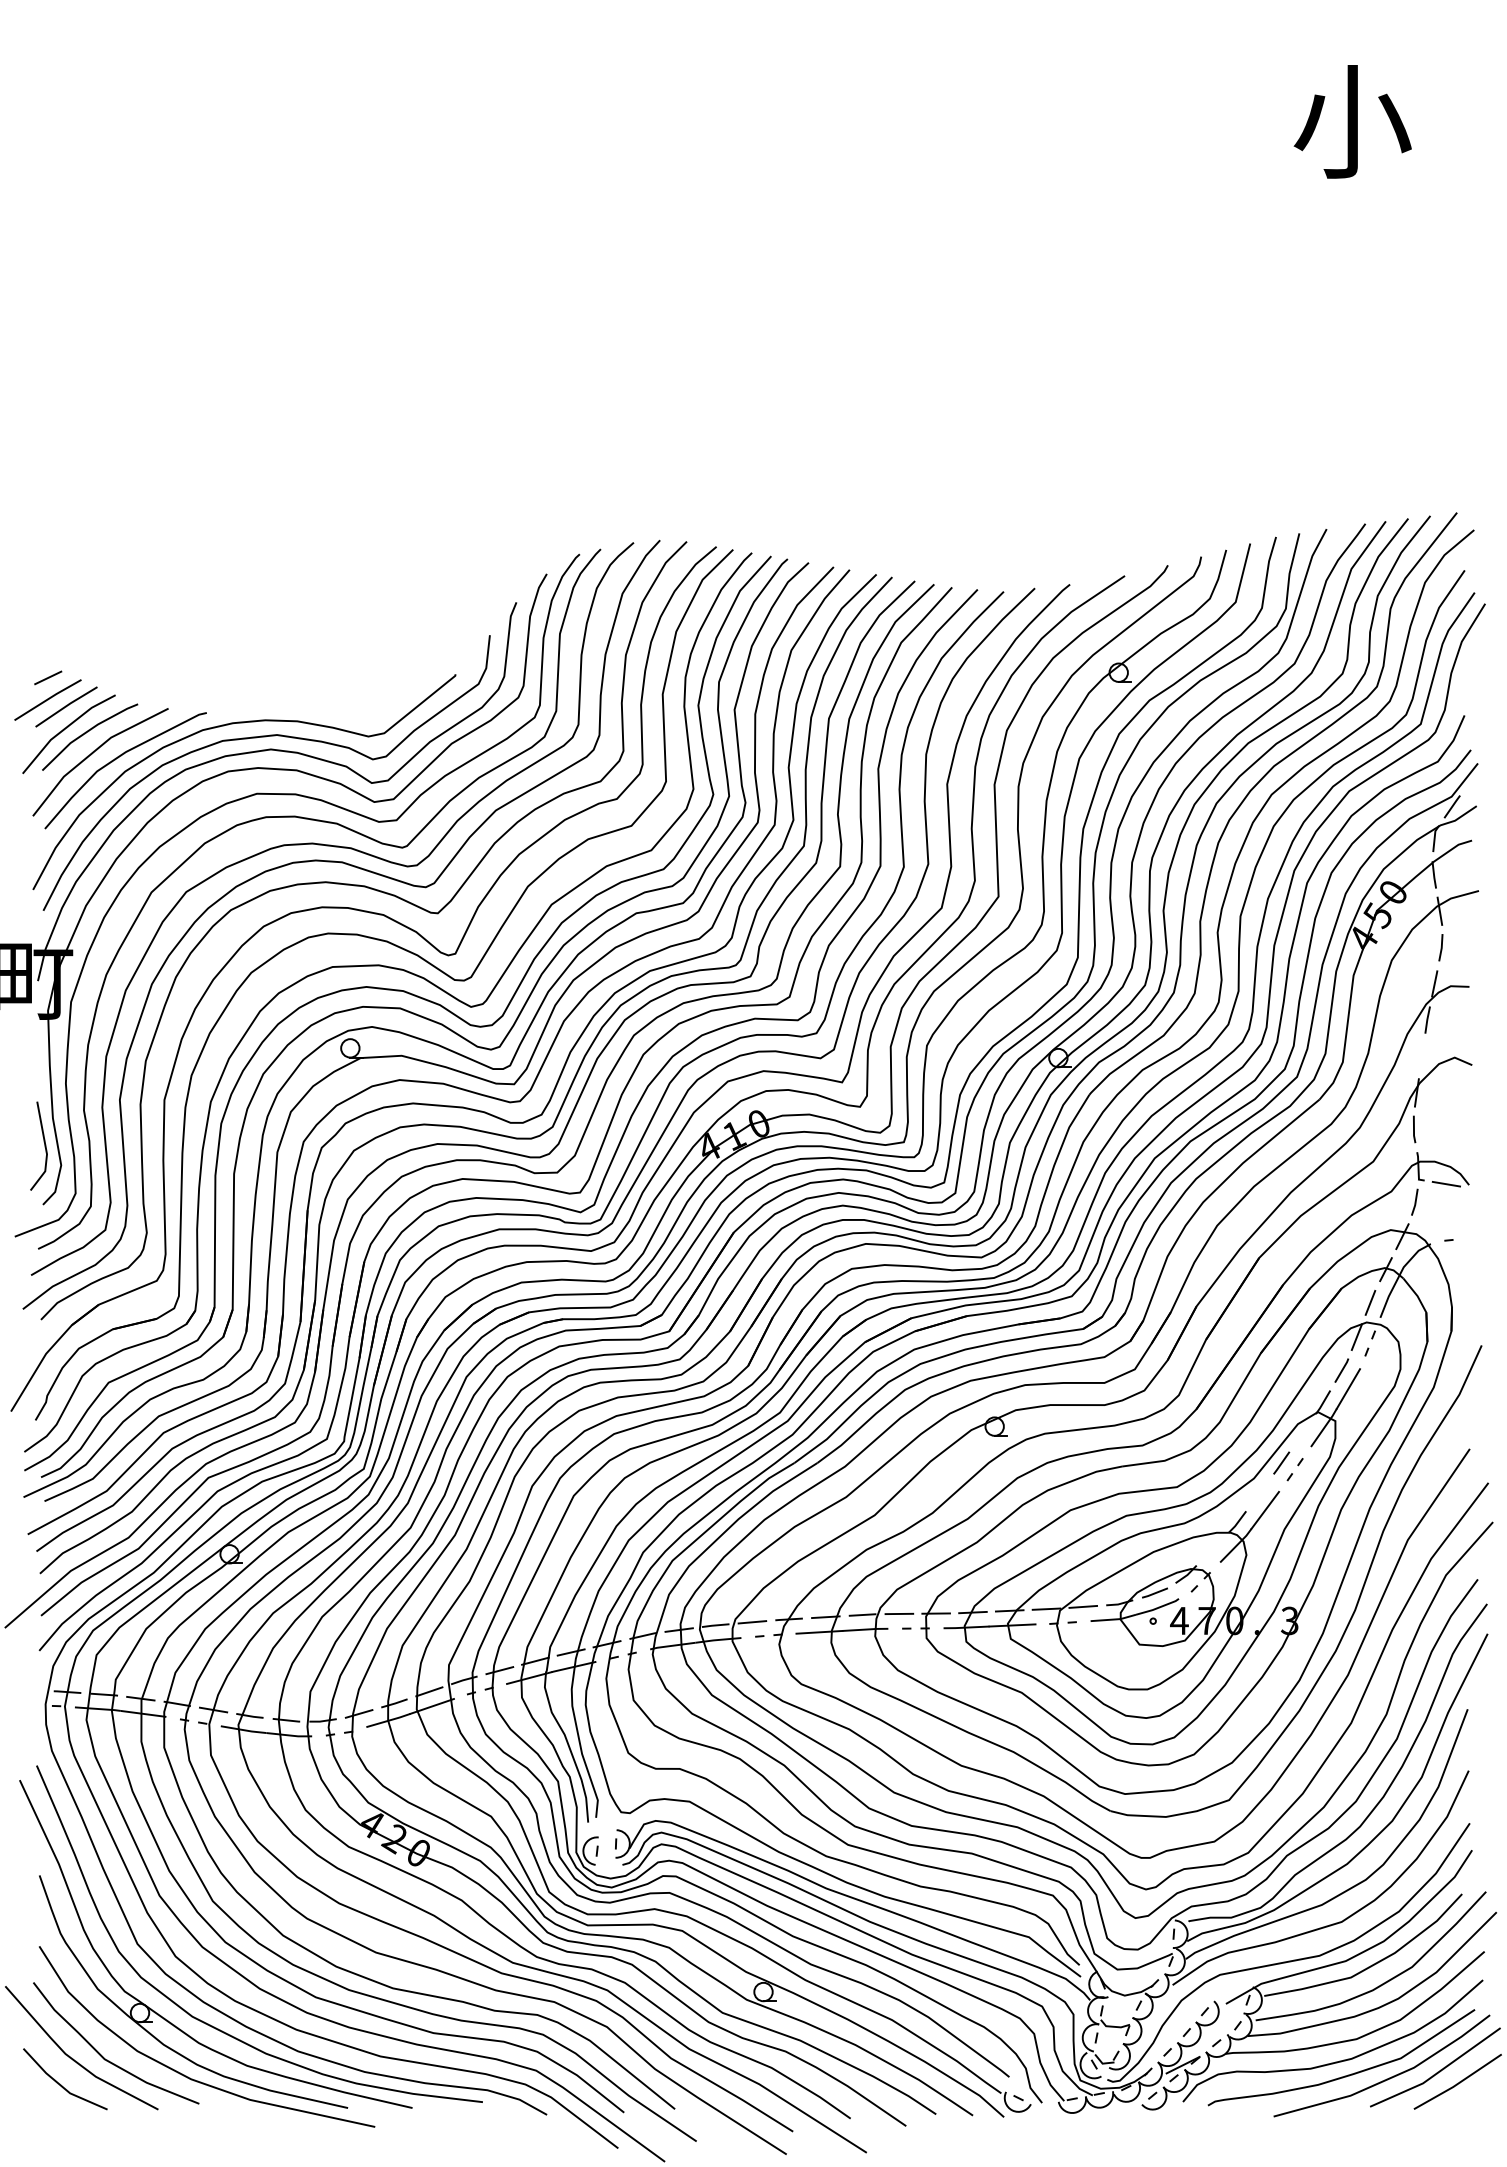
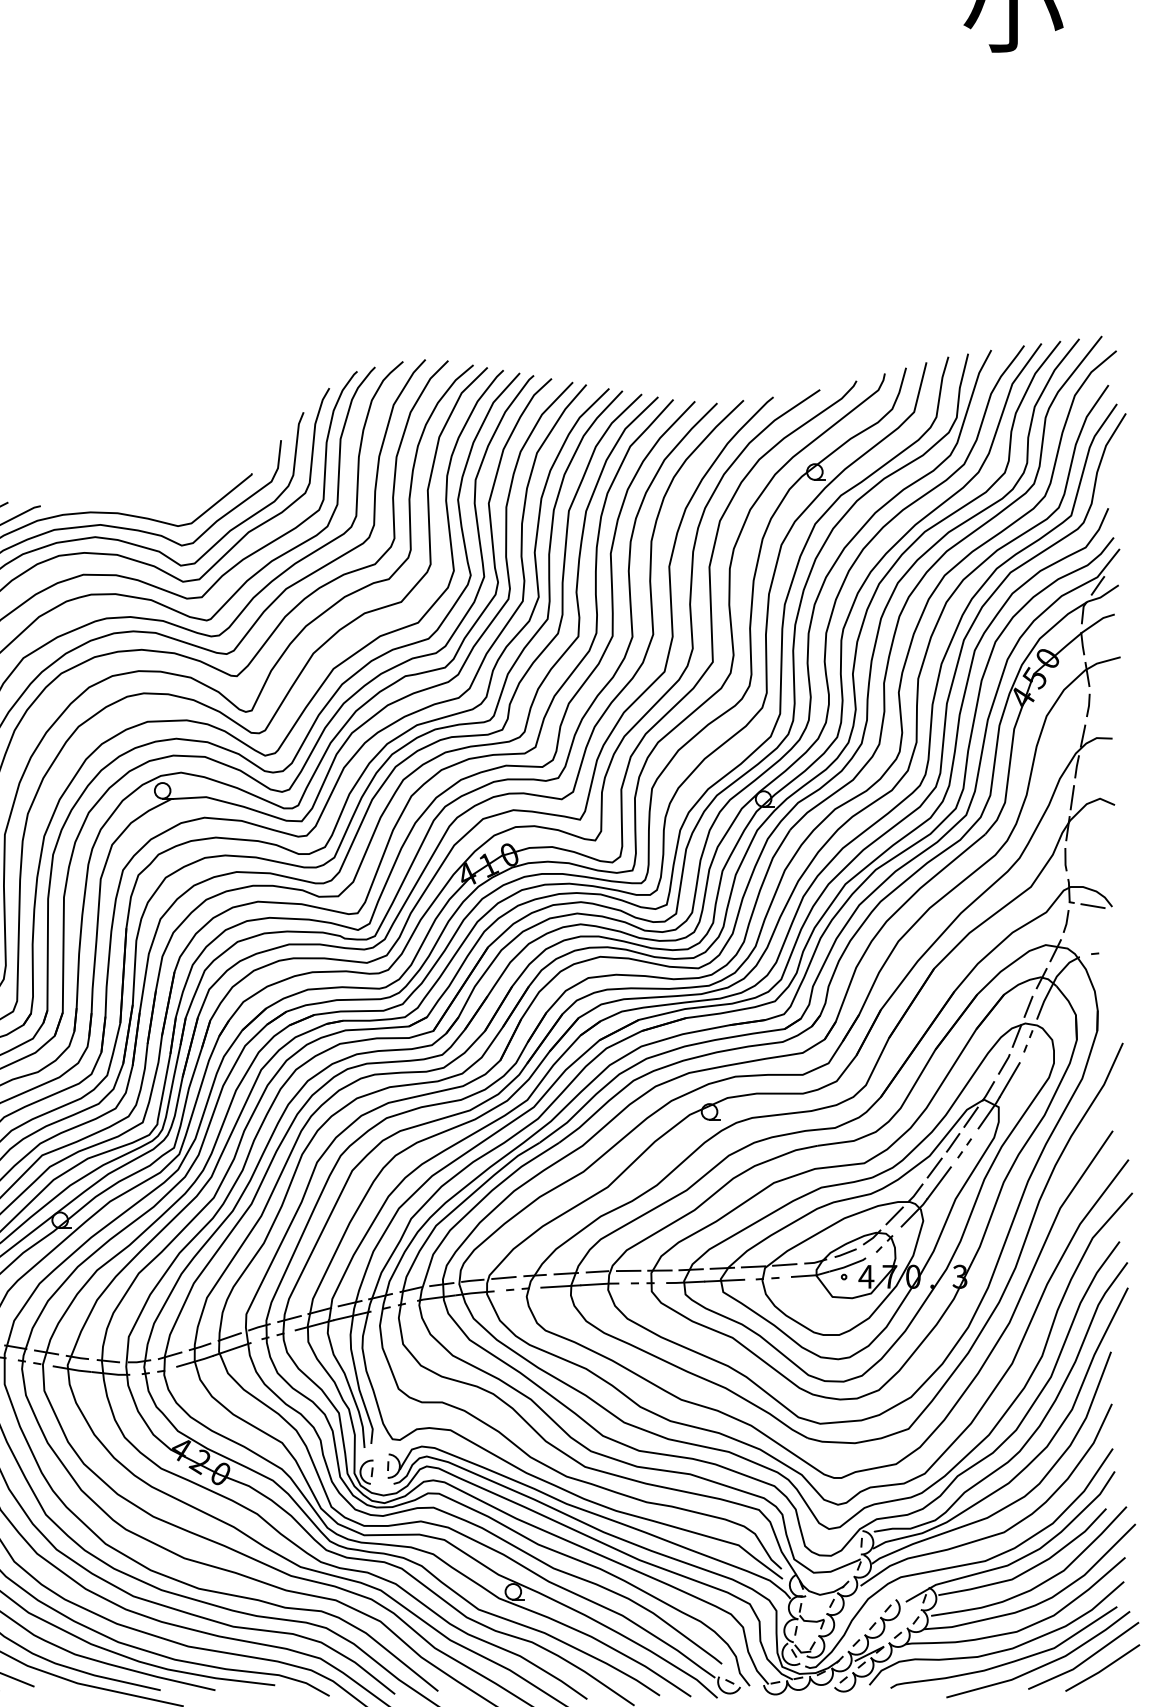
line: (1422, 1056) -> (1072, 797), added
line: (1302, 1432) -> (970, 1116), added
line: (1259, 1492) -> (934, 1167), added
line: (1212, 1548) -> (894, 1215), added

